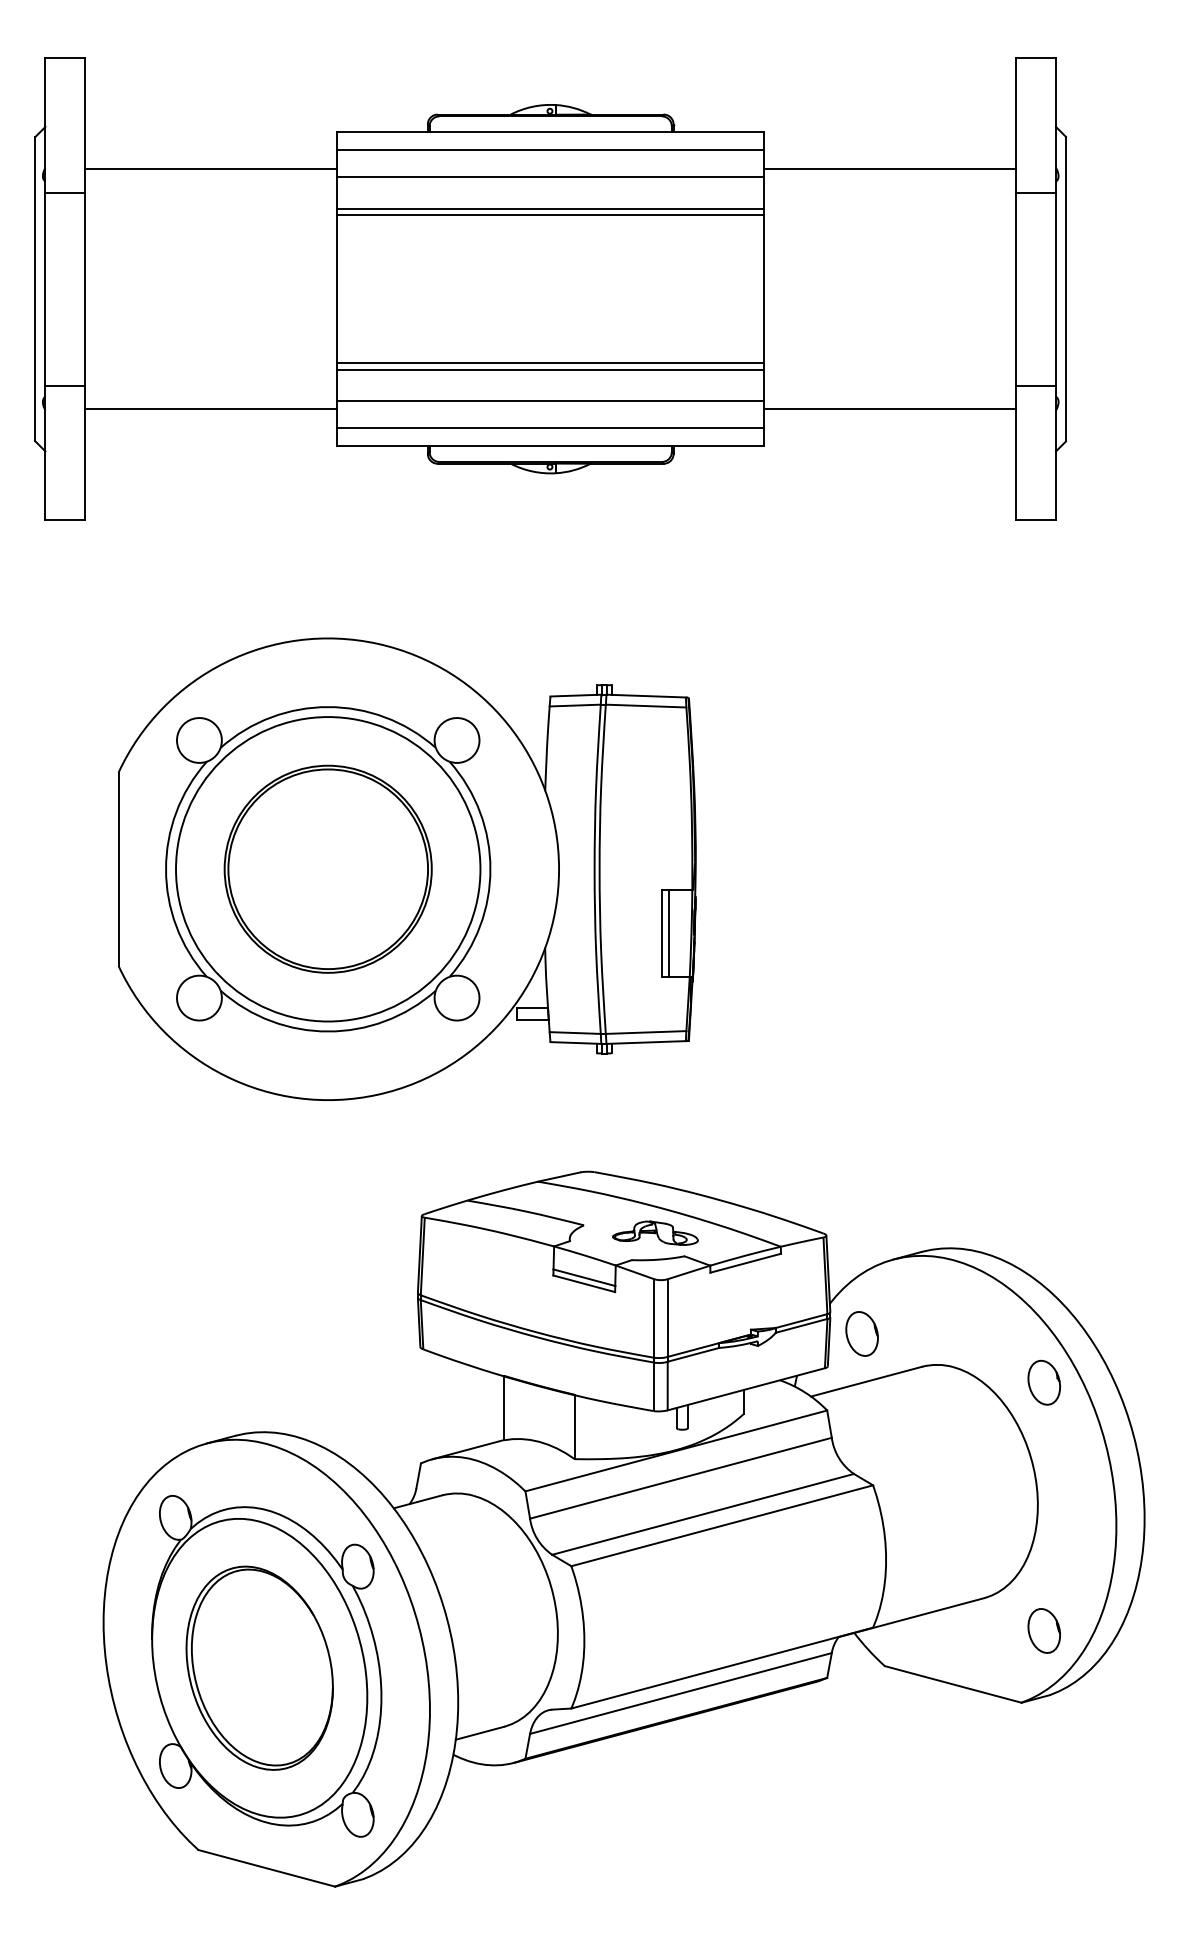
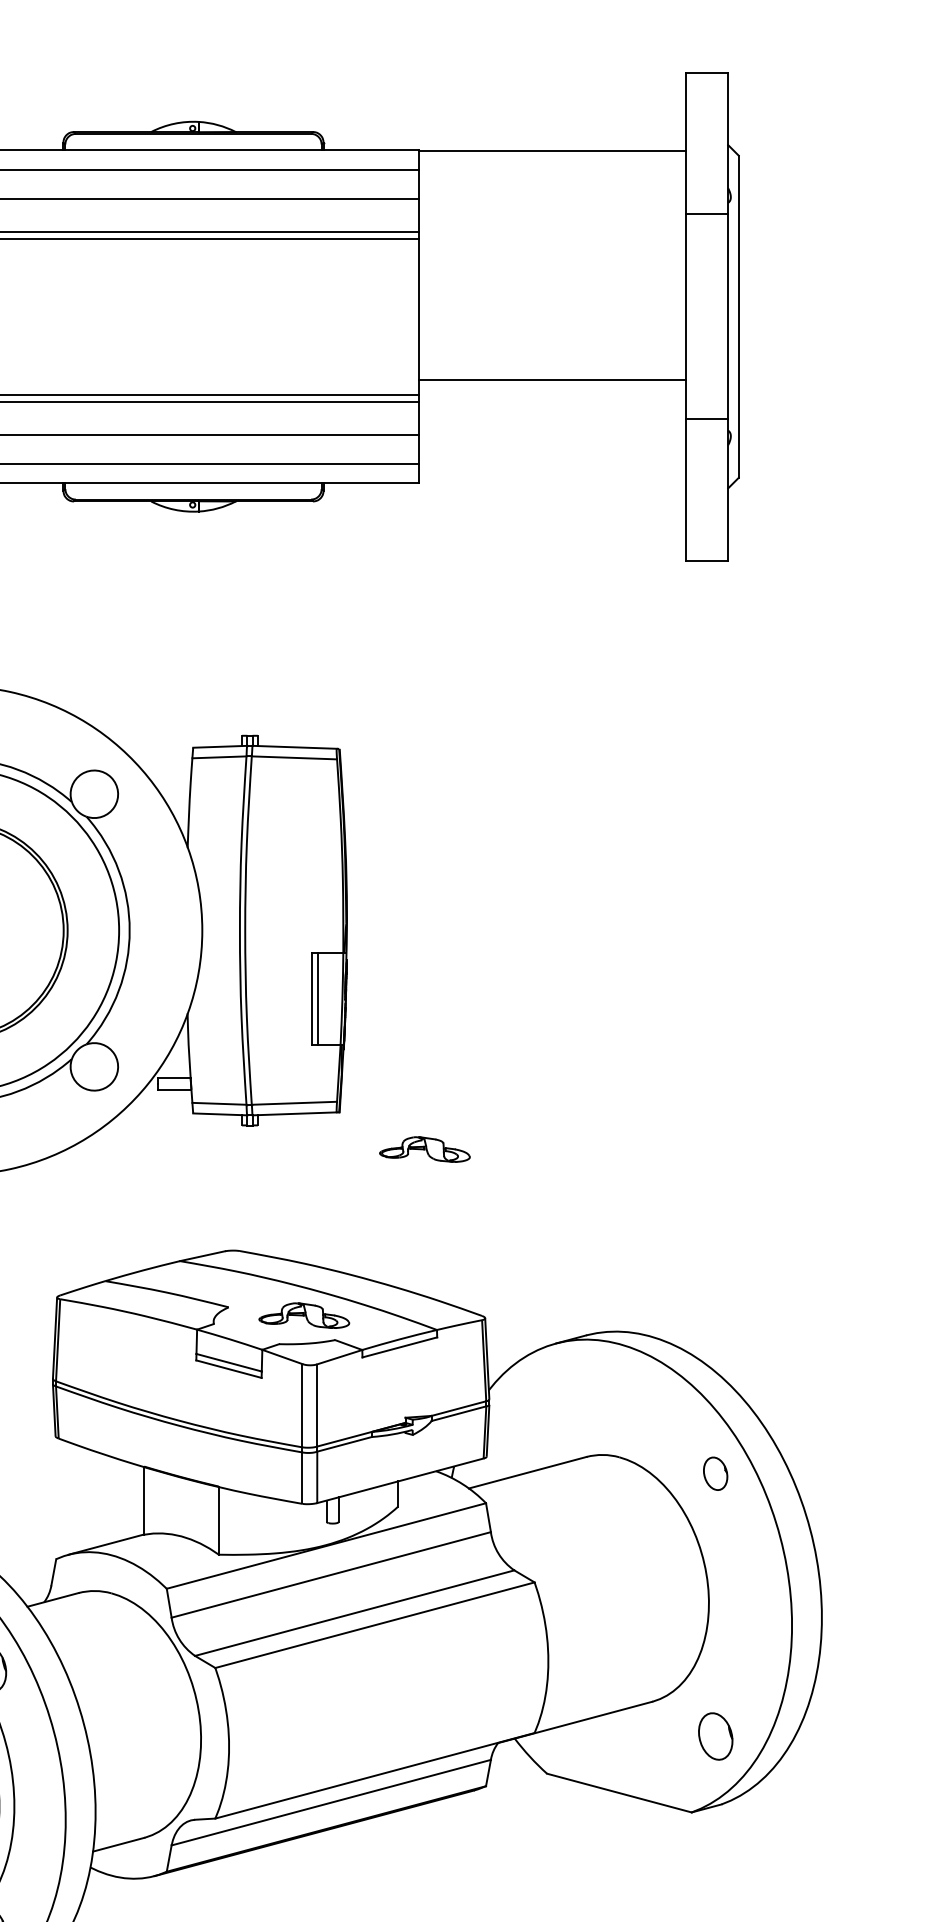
line: (890, 169) -> (553, 150), moved
line: (890, 408) -> (553, 379), moved
part: (769, 1075) -> (424, 1148), added
part: (861, 1333) -> (522, 1421), removed
part: (1043, 1382) -> (714, 1473), size x0.7

